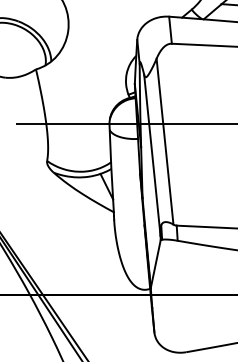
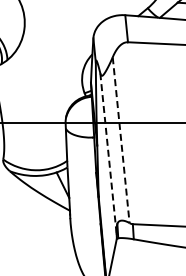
line: (165, 142) -> (121, 141), solid -> dashed
line: (152, 155) -> (108, 154), solid -> dashed

